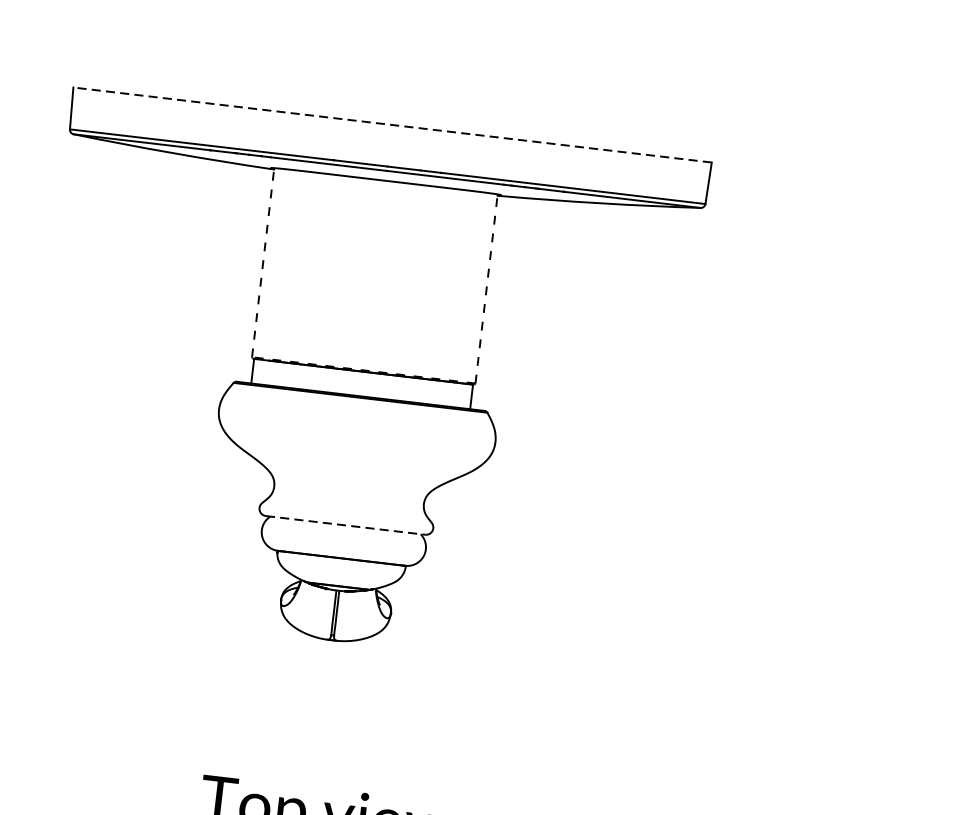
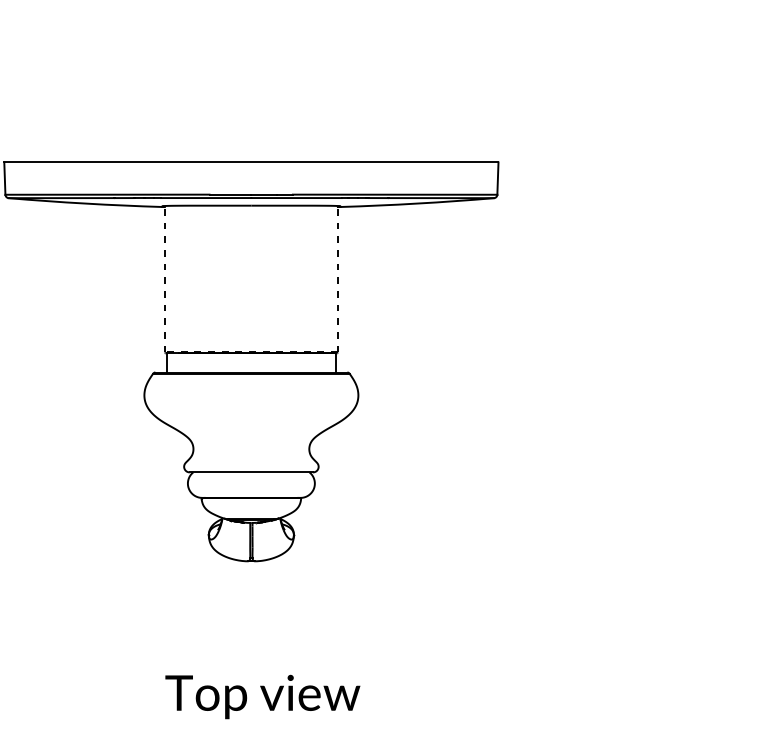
line: (391, 124) -> (250, 162), dashed -> solid
line: (345, 525) -> (251, 472), dashed -> solid

